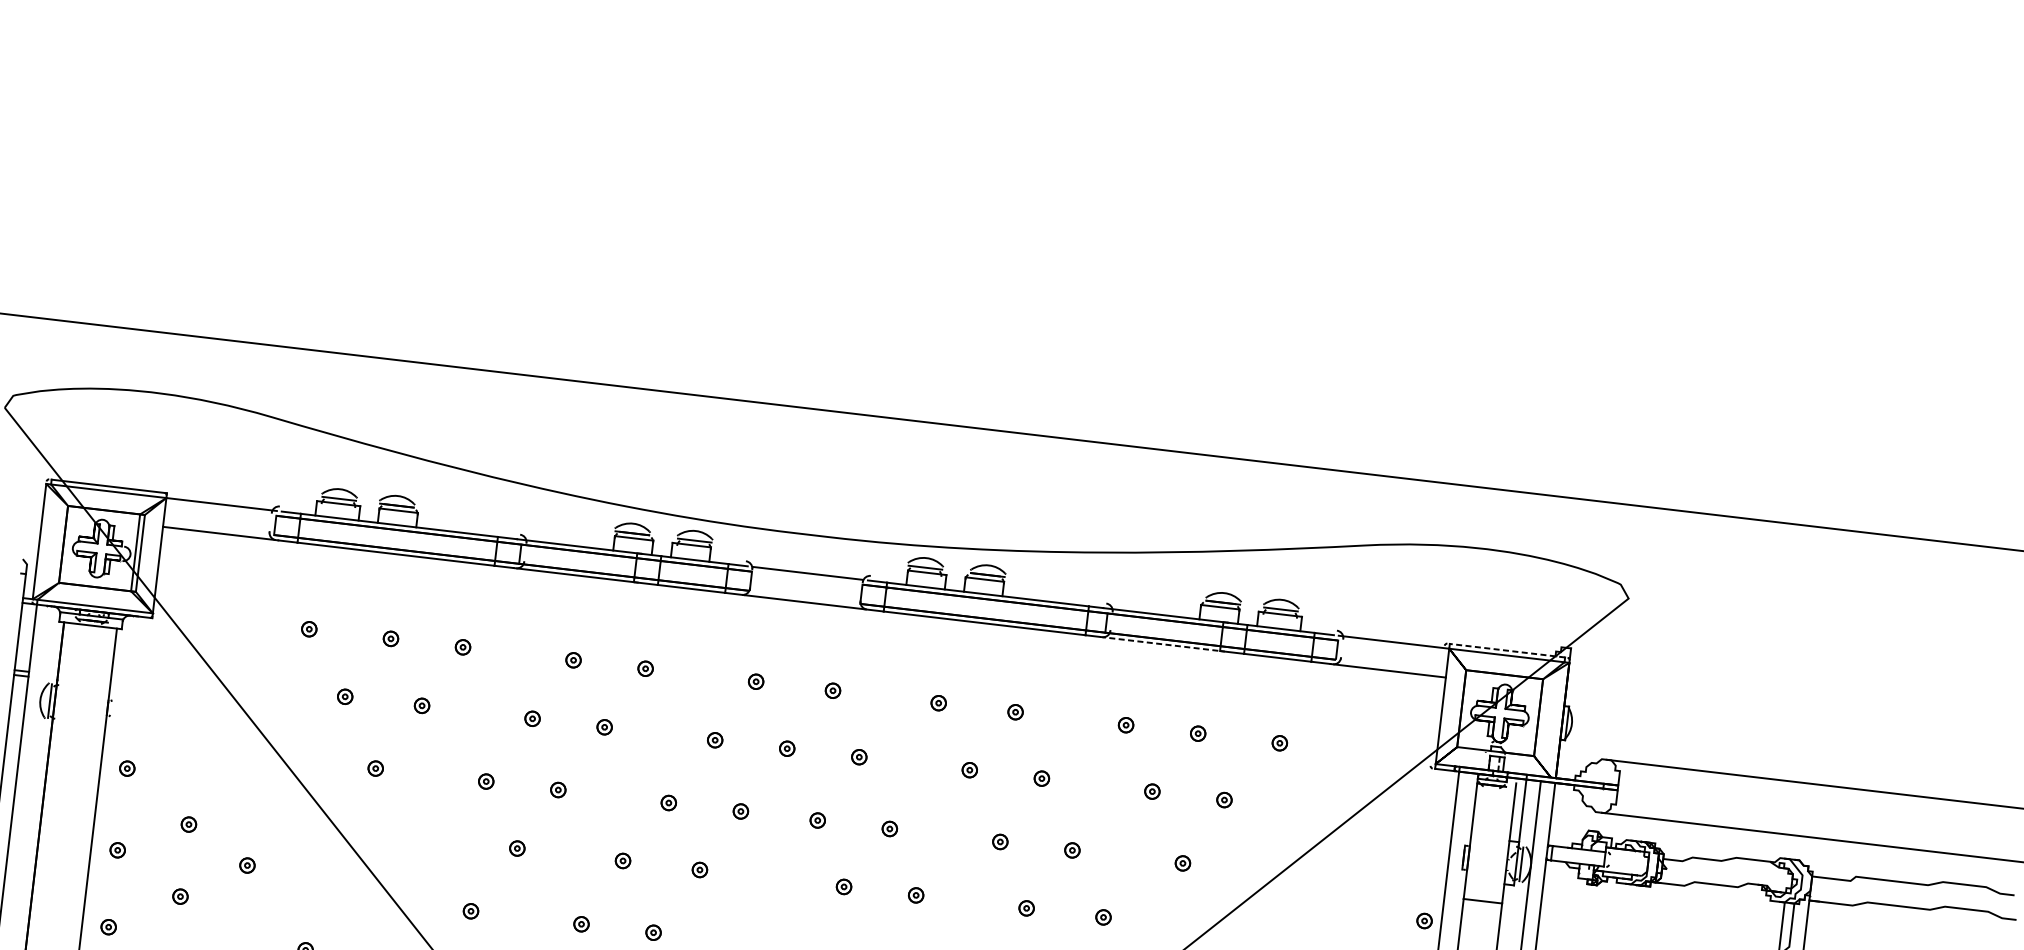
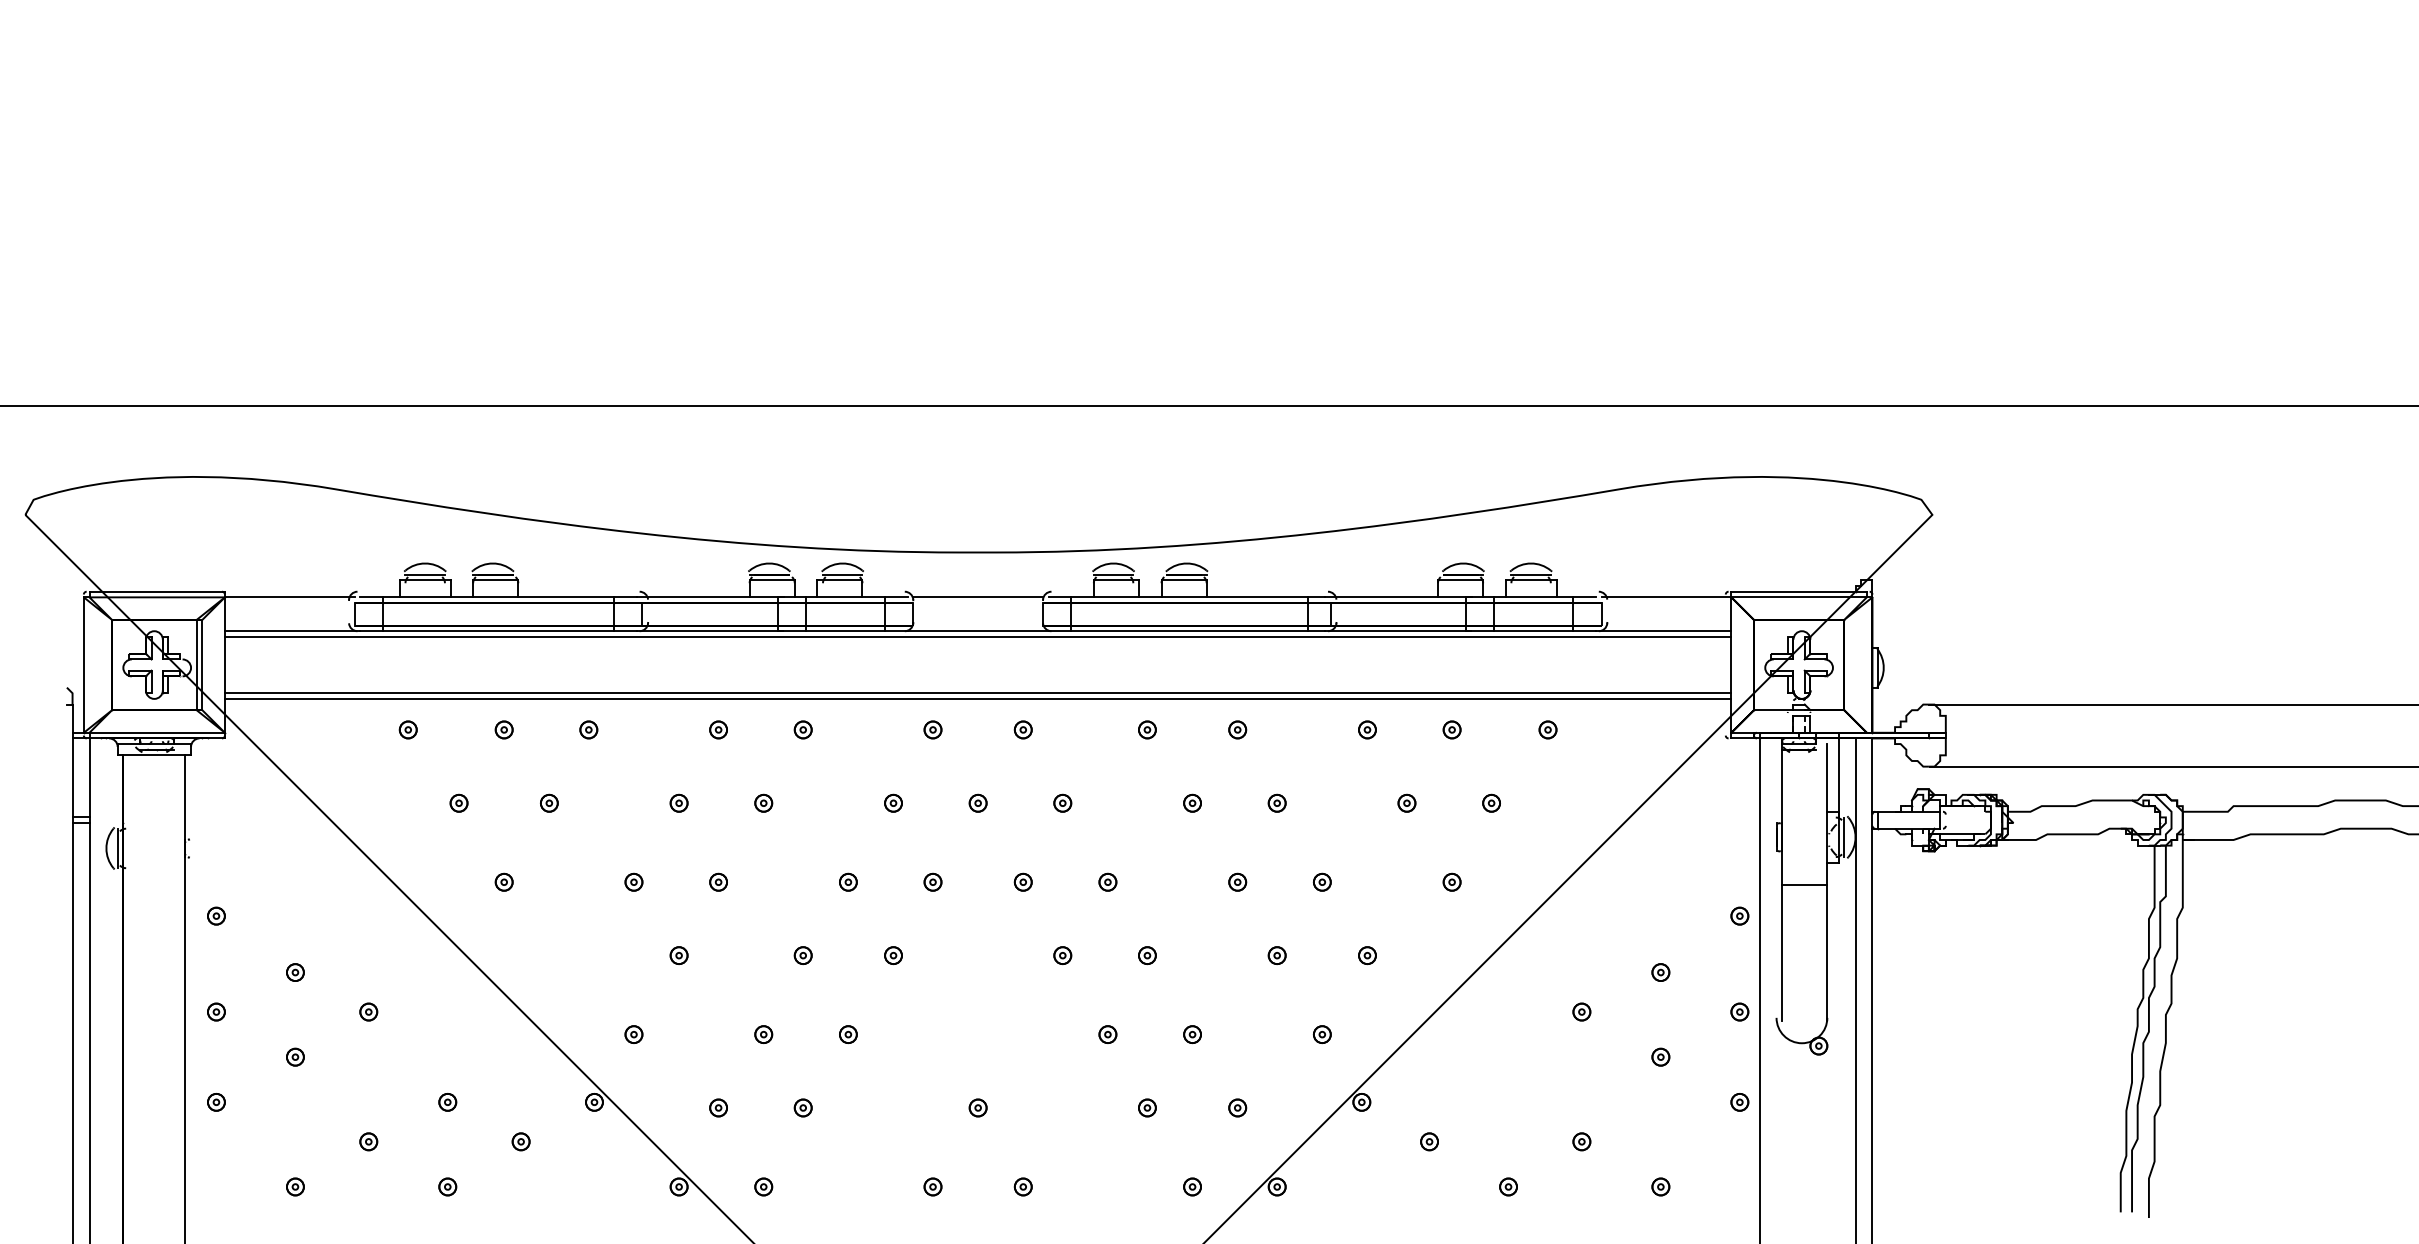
line: (803, 606) -> (977, 636), added
line: (1159, 644) -> (1395, 631), dashed -> solid
line: (1507, 650) -> (1799, 591), dashed -> solid
line: (797, 655) -> (977, 693), added
line: (797, 659) -> (977, 698), added

